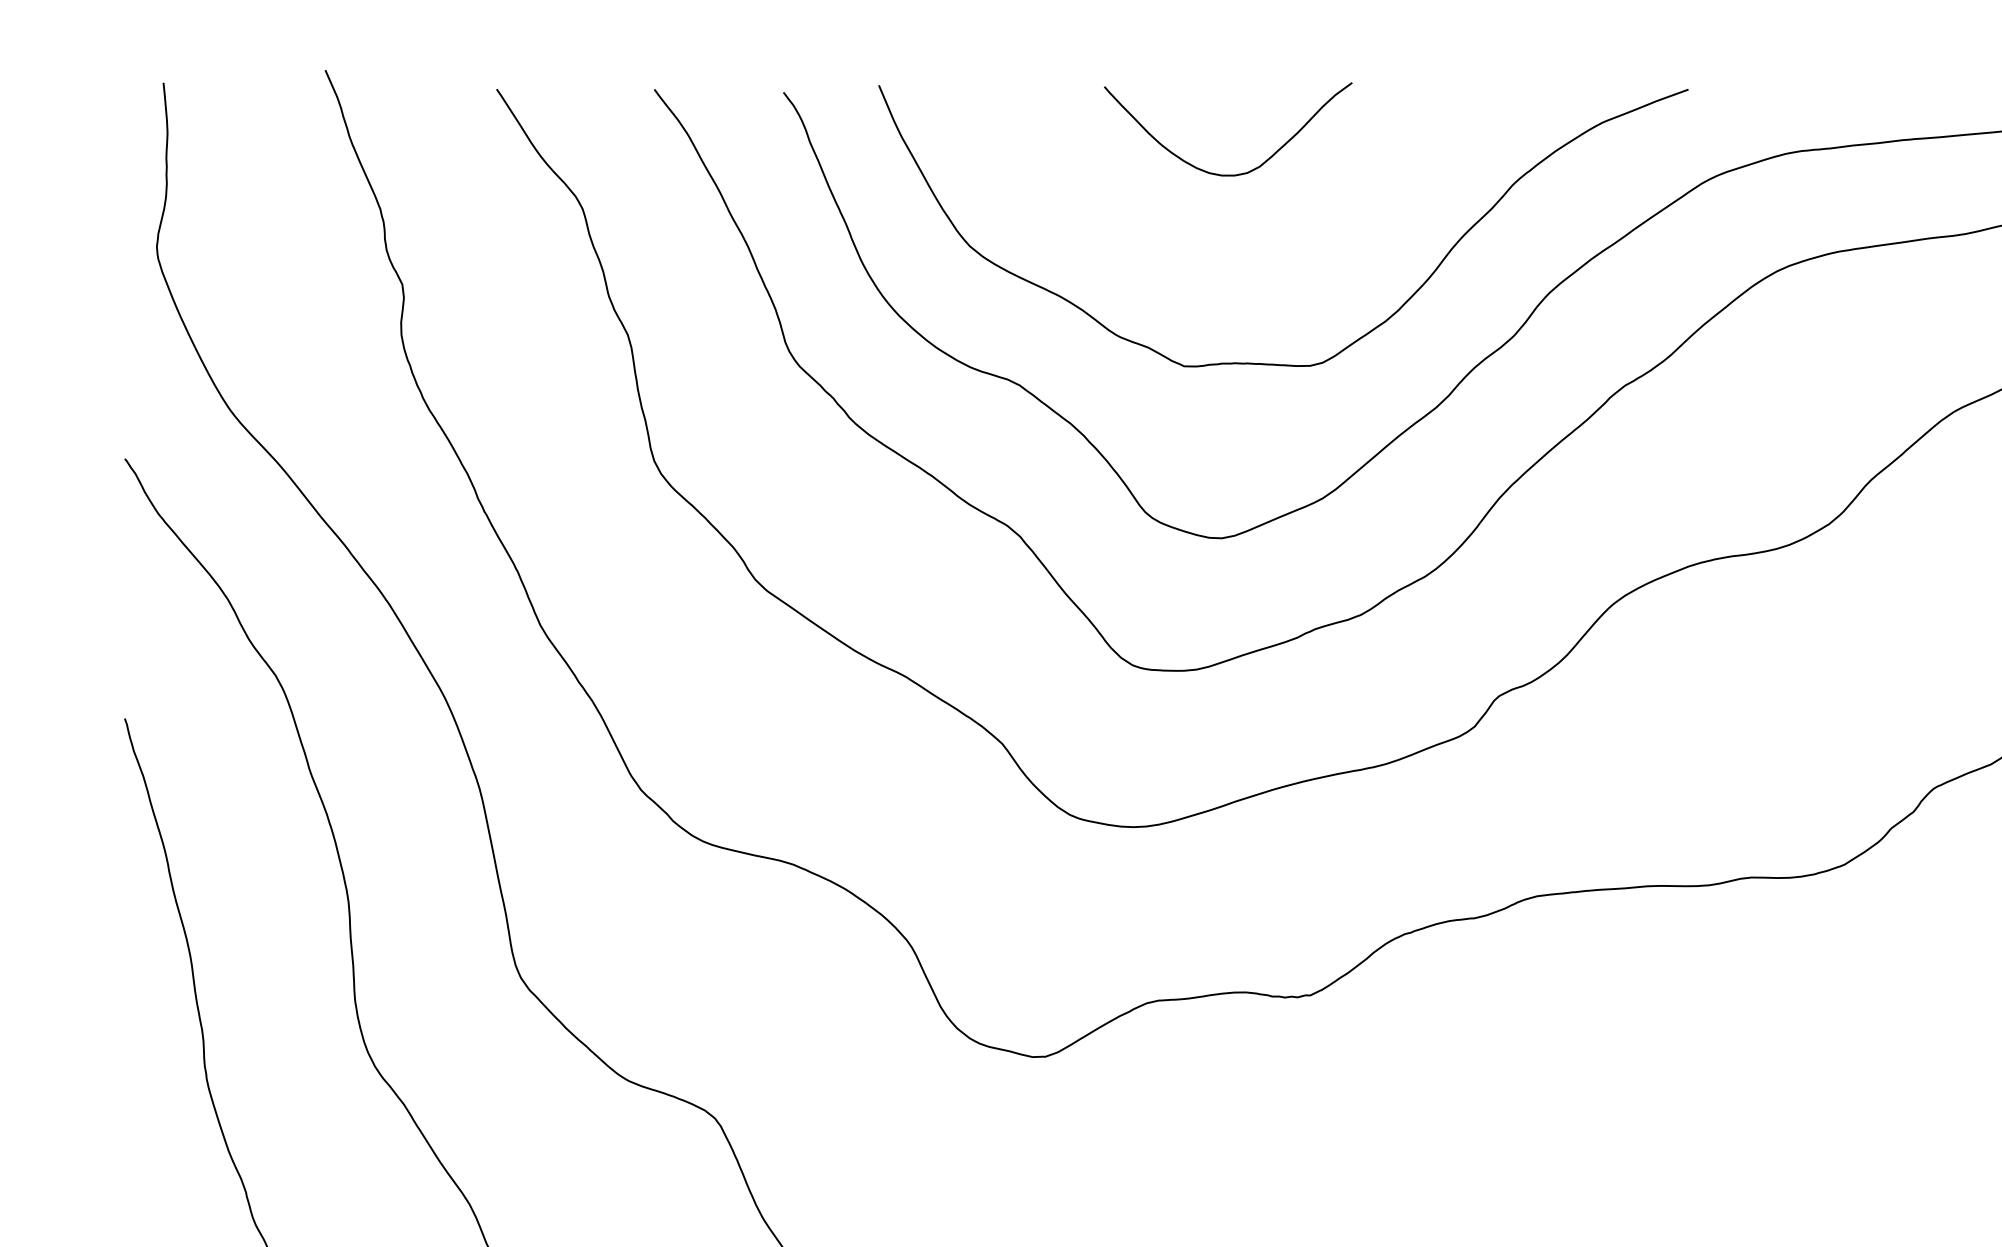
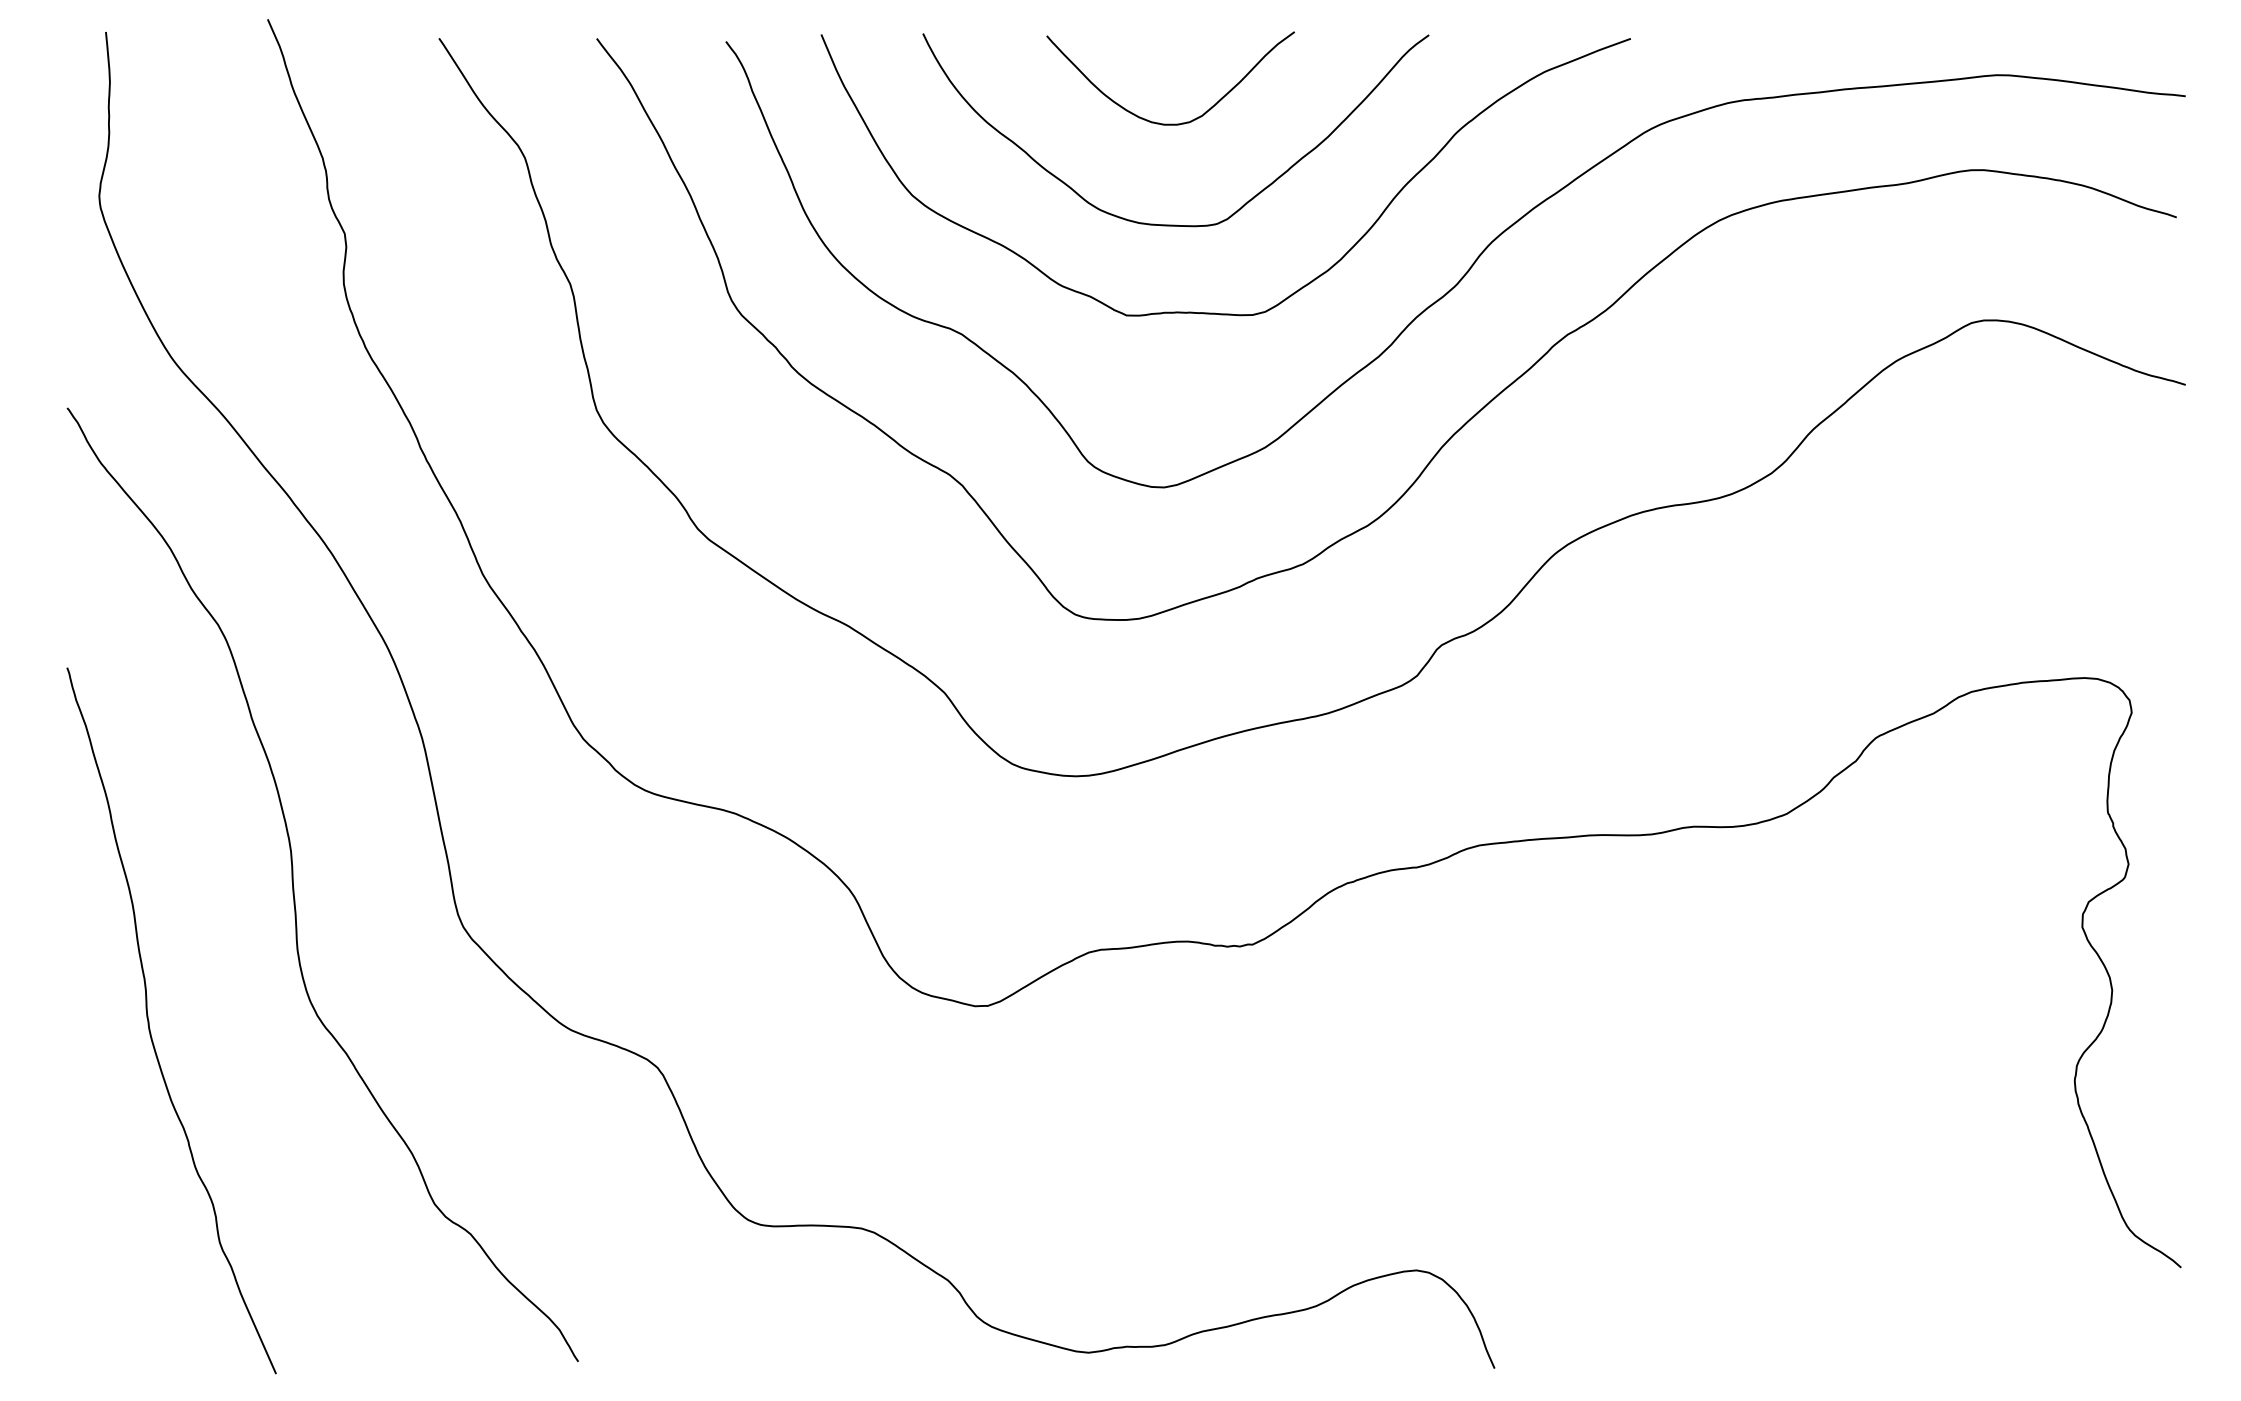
curve: (1233, 275) -> (1175, 224), added

